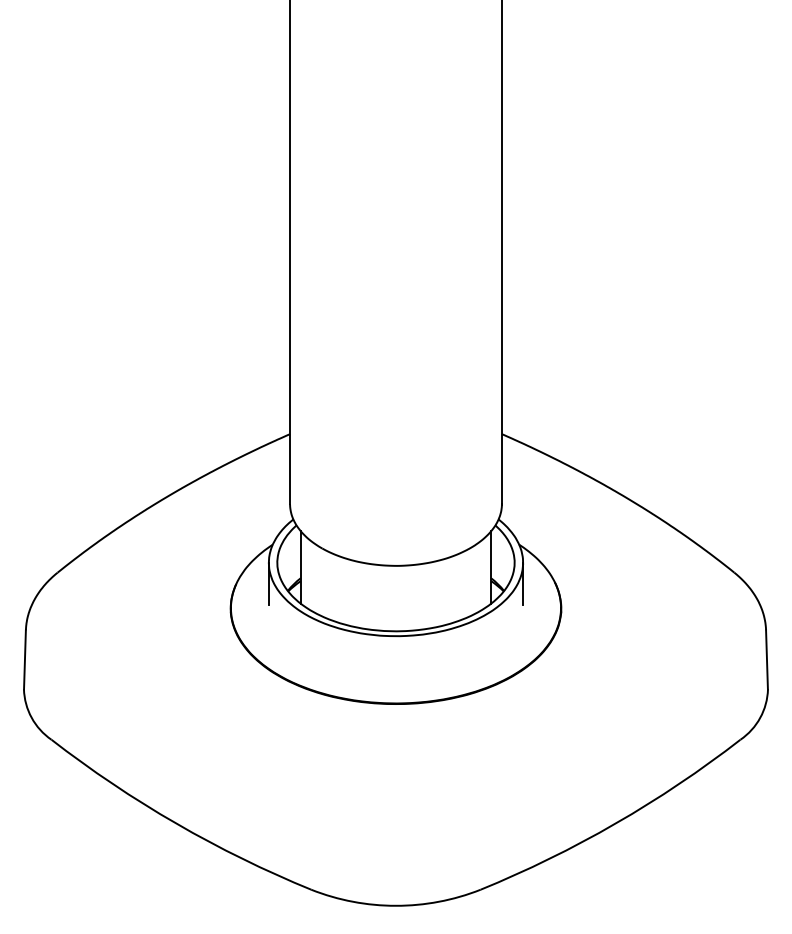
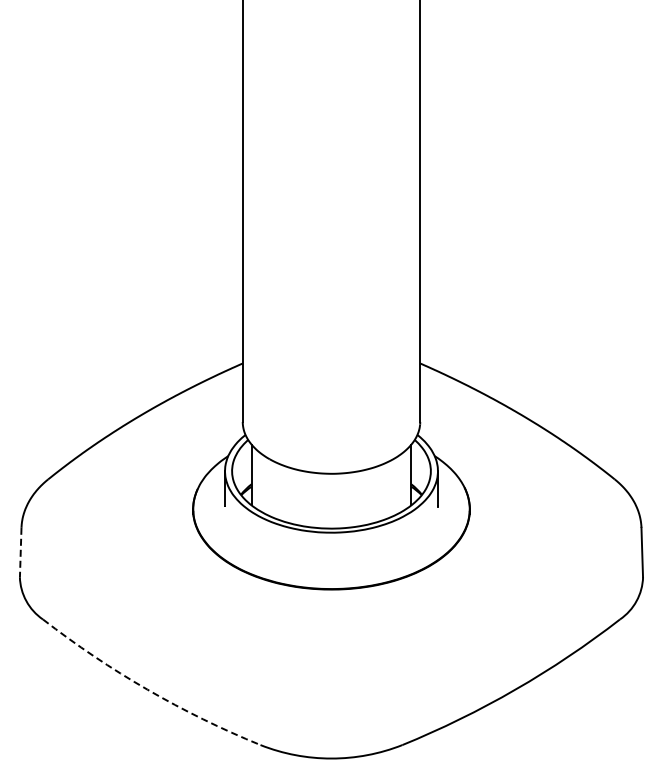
line: (24, 659) -> (20, 552), solid -> dashed
arc: (176, 823) -> (147, 689), solid -> dashed

